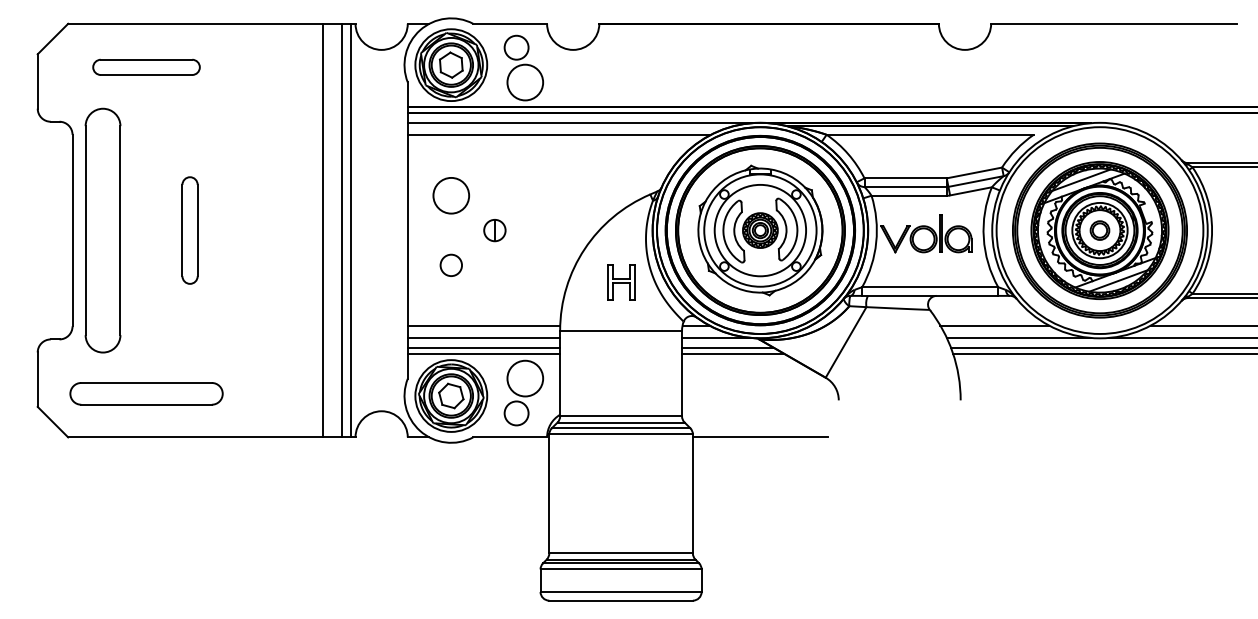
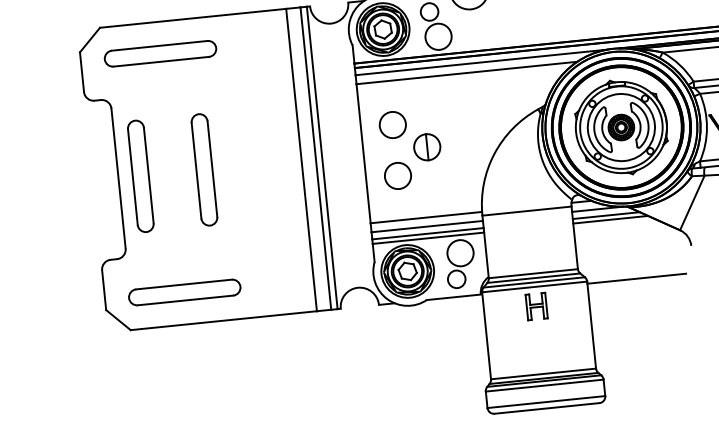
part: (146, 67) -> (160, 53), size x1.43
part: (102, 230) -> (140, 176), size x0.62
part: (189, 230) -> (204, 169), size x1.43
part: (494, 230) -> (427, 147), size x1.67
circle: (451, 265) -> (398, 176), size x1.67
part: (621, 282) -> (536, 306), moved

